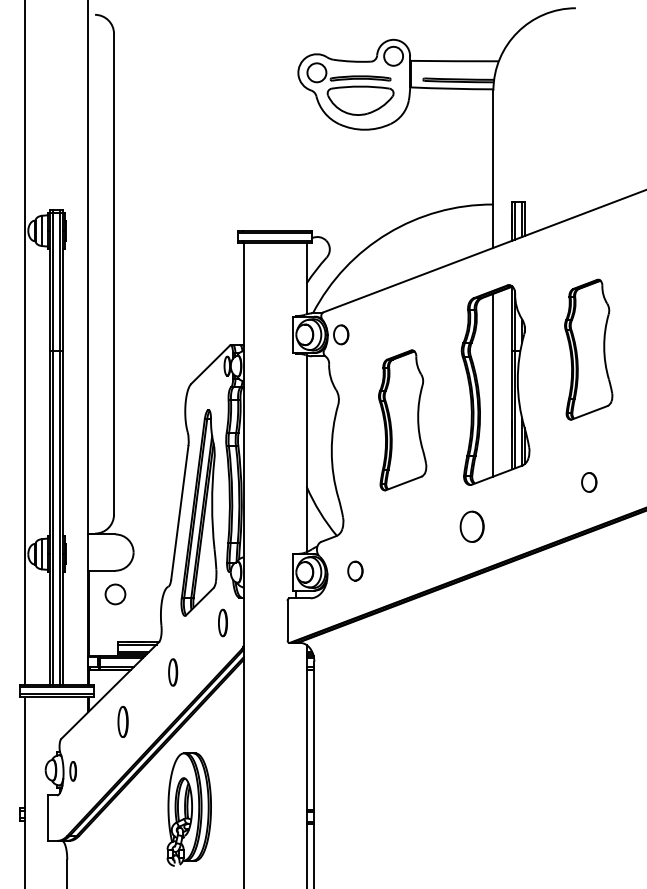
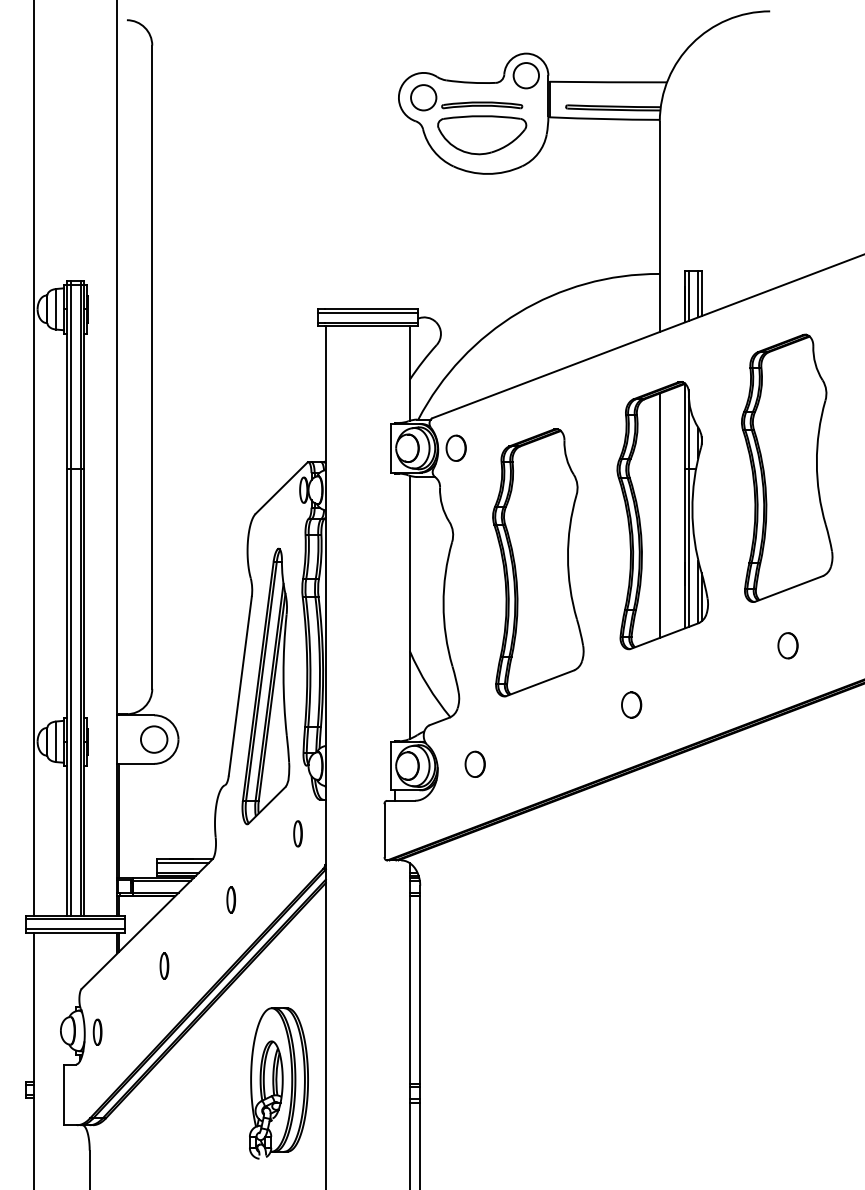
part: (588, 349) -> (787, 467), size x1.43
part: (402, 420) -> (538, 562), size x1.43
part: (472, 526) -> (631, 704), size x0.62
circle: (115, 594) -> (154, 739), moved
part: (222, 622) -> (297, 833), size x0.71
part: (172, 672) -> (230, 899), size x0.71
part: (123, 721) -> (164, 965), size x0.62
part: (188, 809) -> (278, 1083), moved

